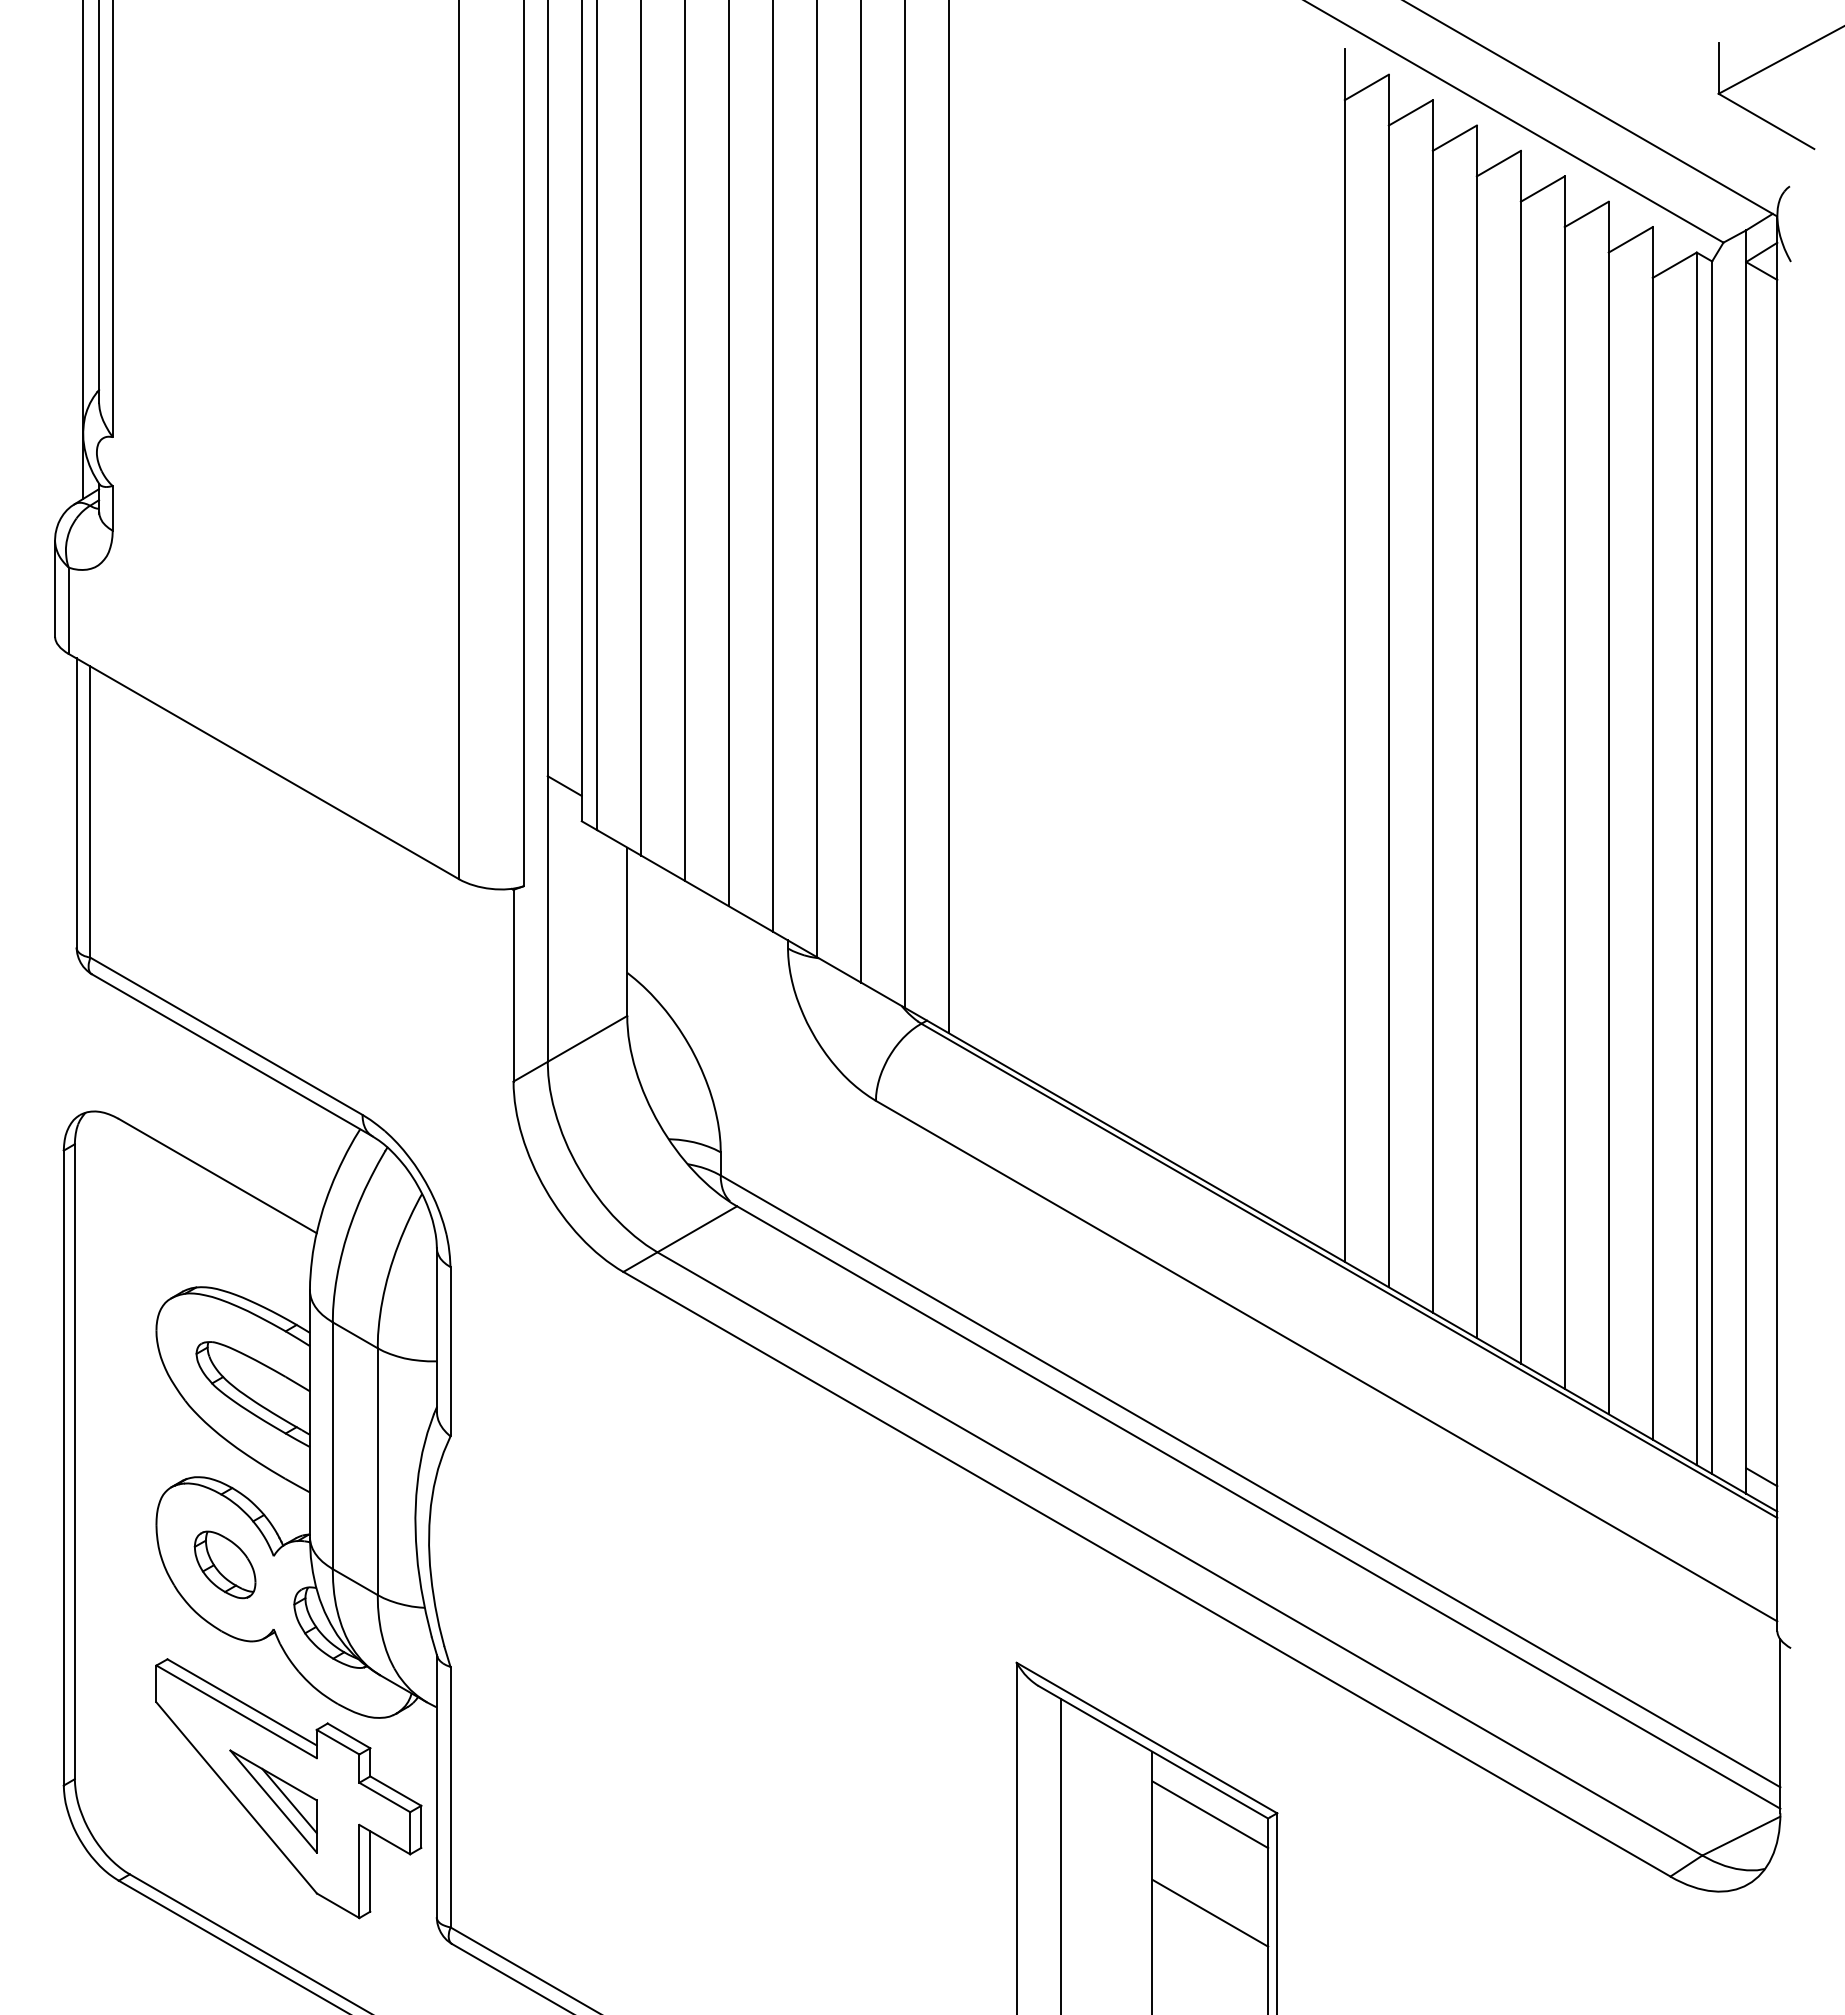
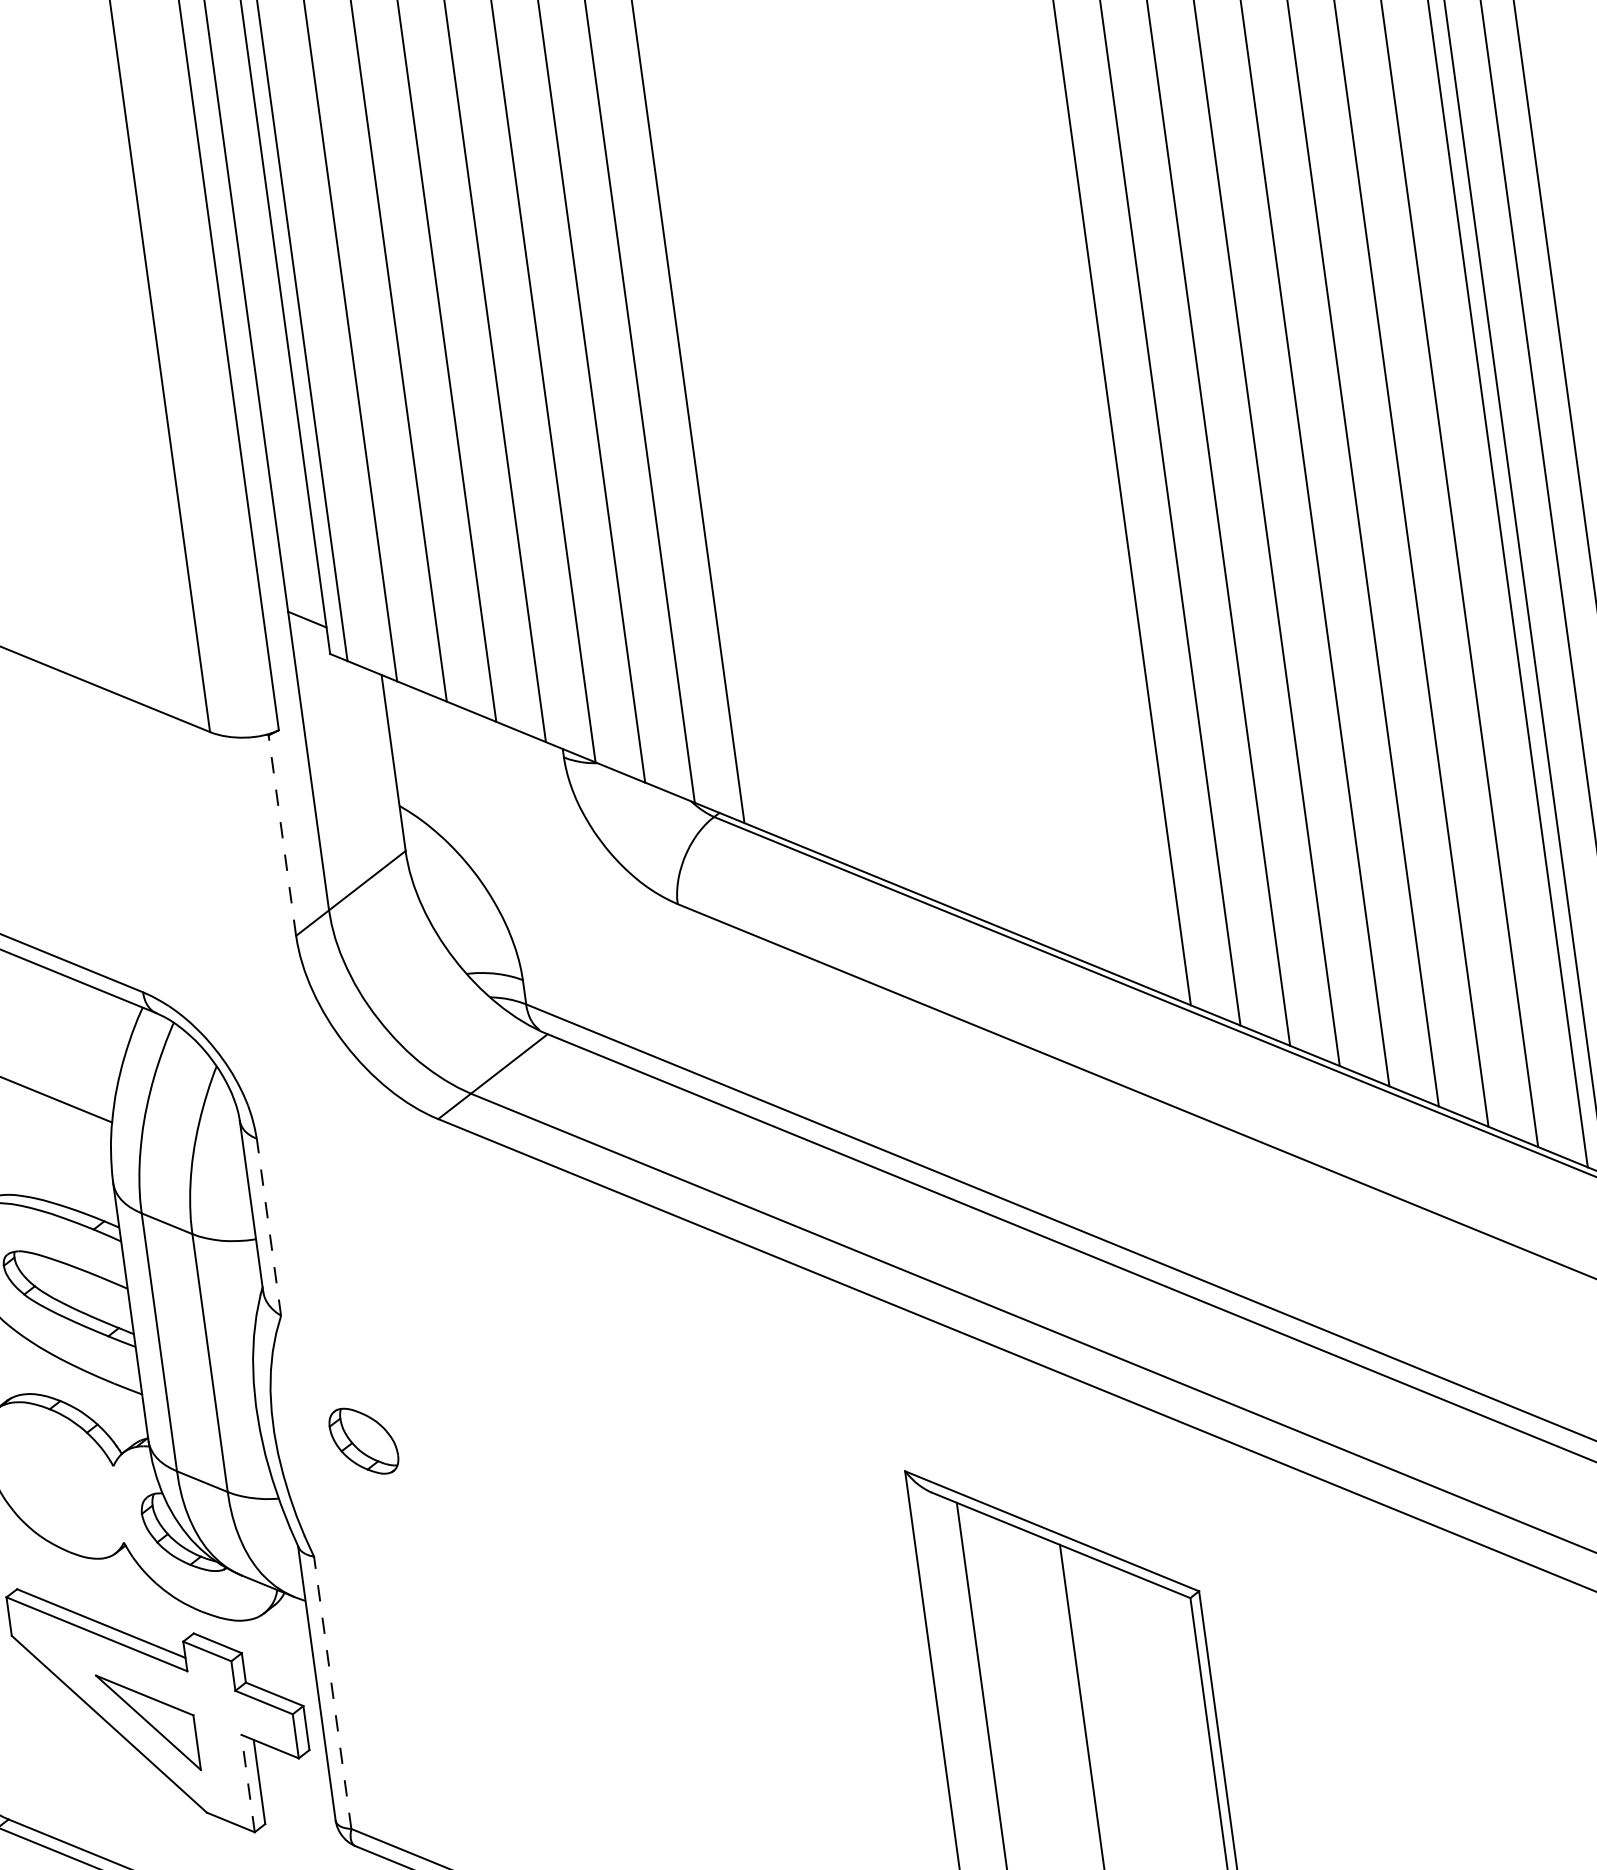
line: (513, 985) -> (282, 835), solid -> dashed
line: (450, 1351) -> (268, 1227), solid -> dashed
part: (224, 1564) -> (363, 1440), moved
line: (450, 1796) -> (332, 1692), solid -> dashed
line: (289, 1800) -> (164, 1719), removed
line: (1210, 1814) -> (1129, 1602), removed
line: (359, 1871) -> (248, 1783), solid -> dashed
line: (1210, 1912) -> (1143, 1704), removed

